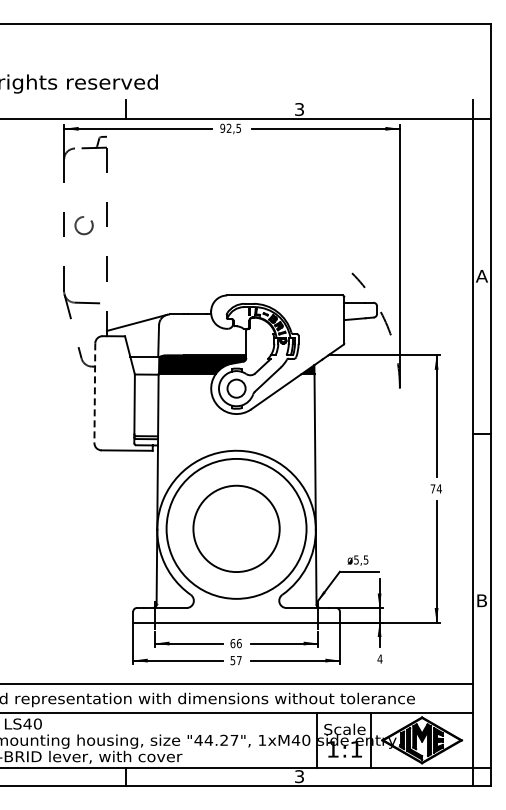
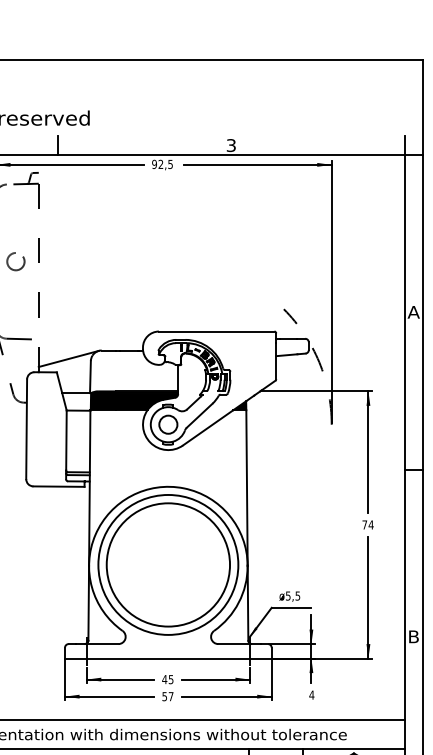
line: (94, 393) -> (26, 429), dashed -> solid
circle: (236, 528) -> (168, 564), size x1.43
text: (235, 643) -> (167, 679), 66 -> 45

